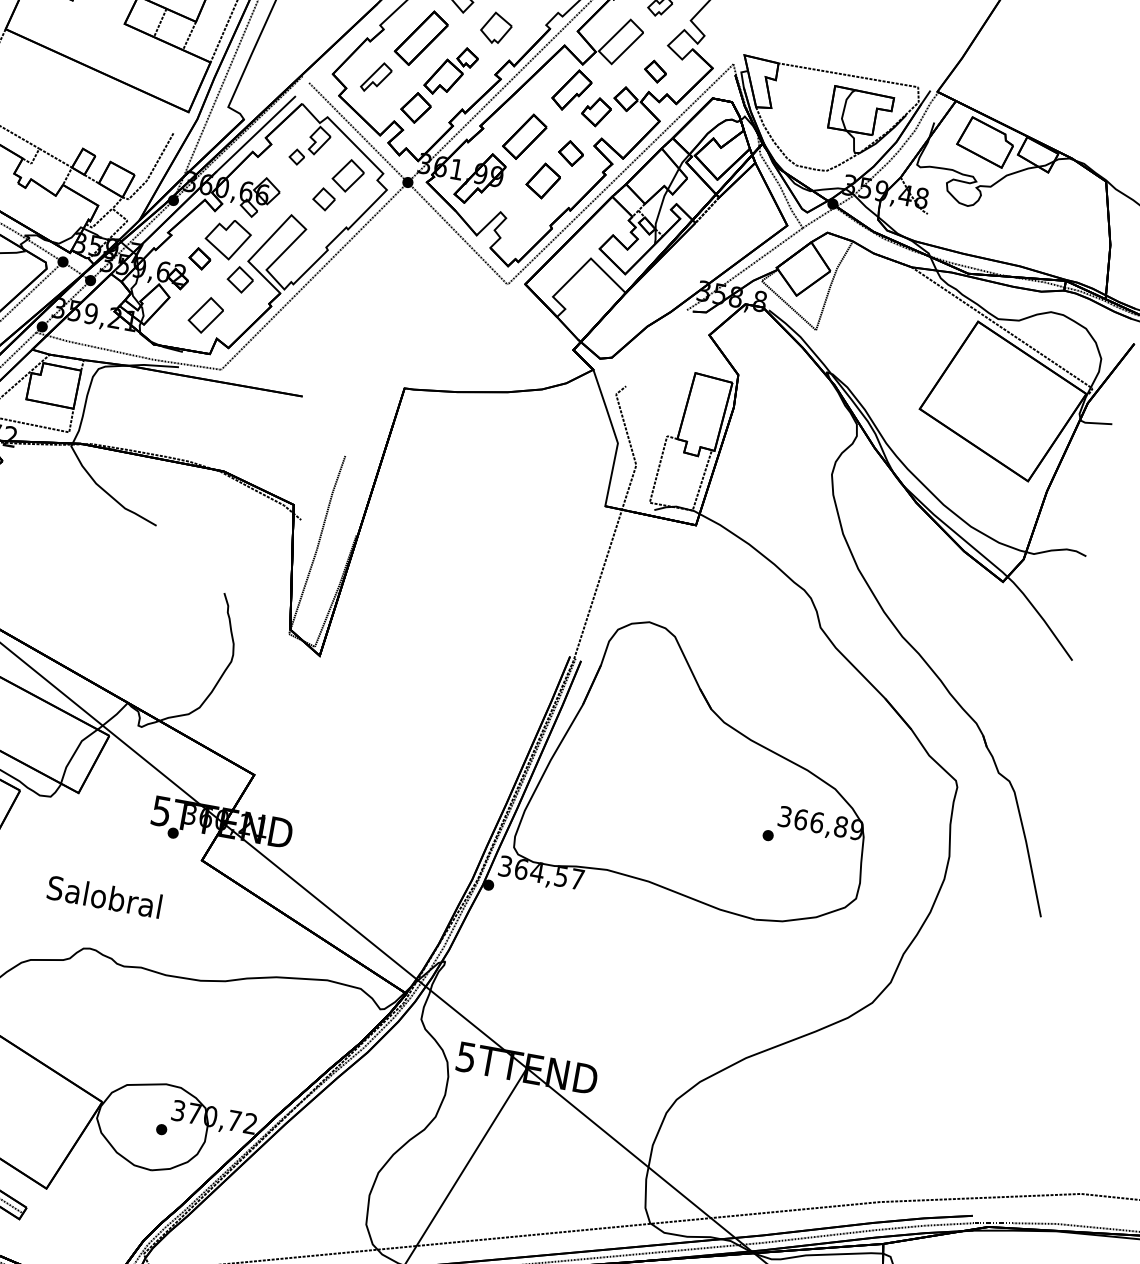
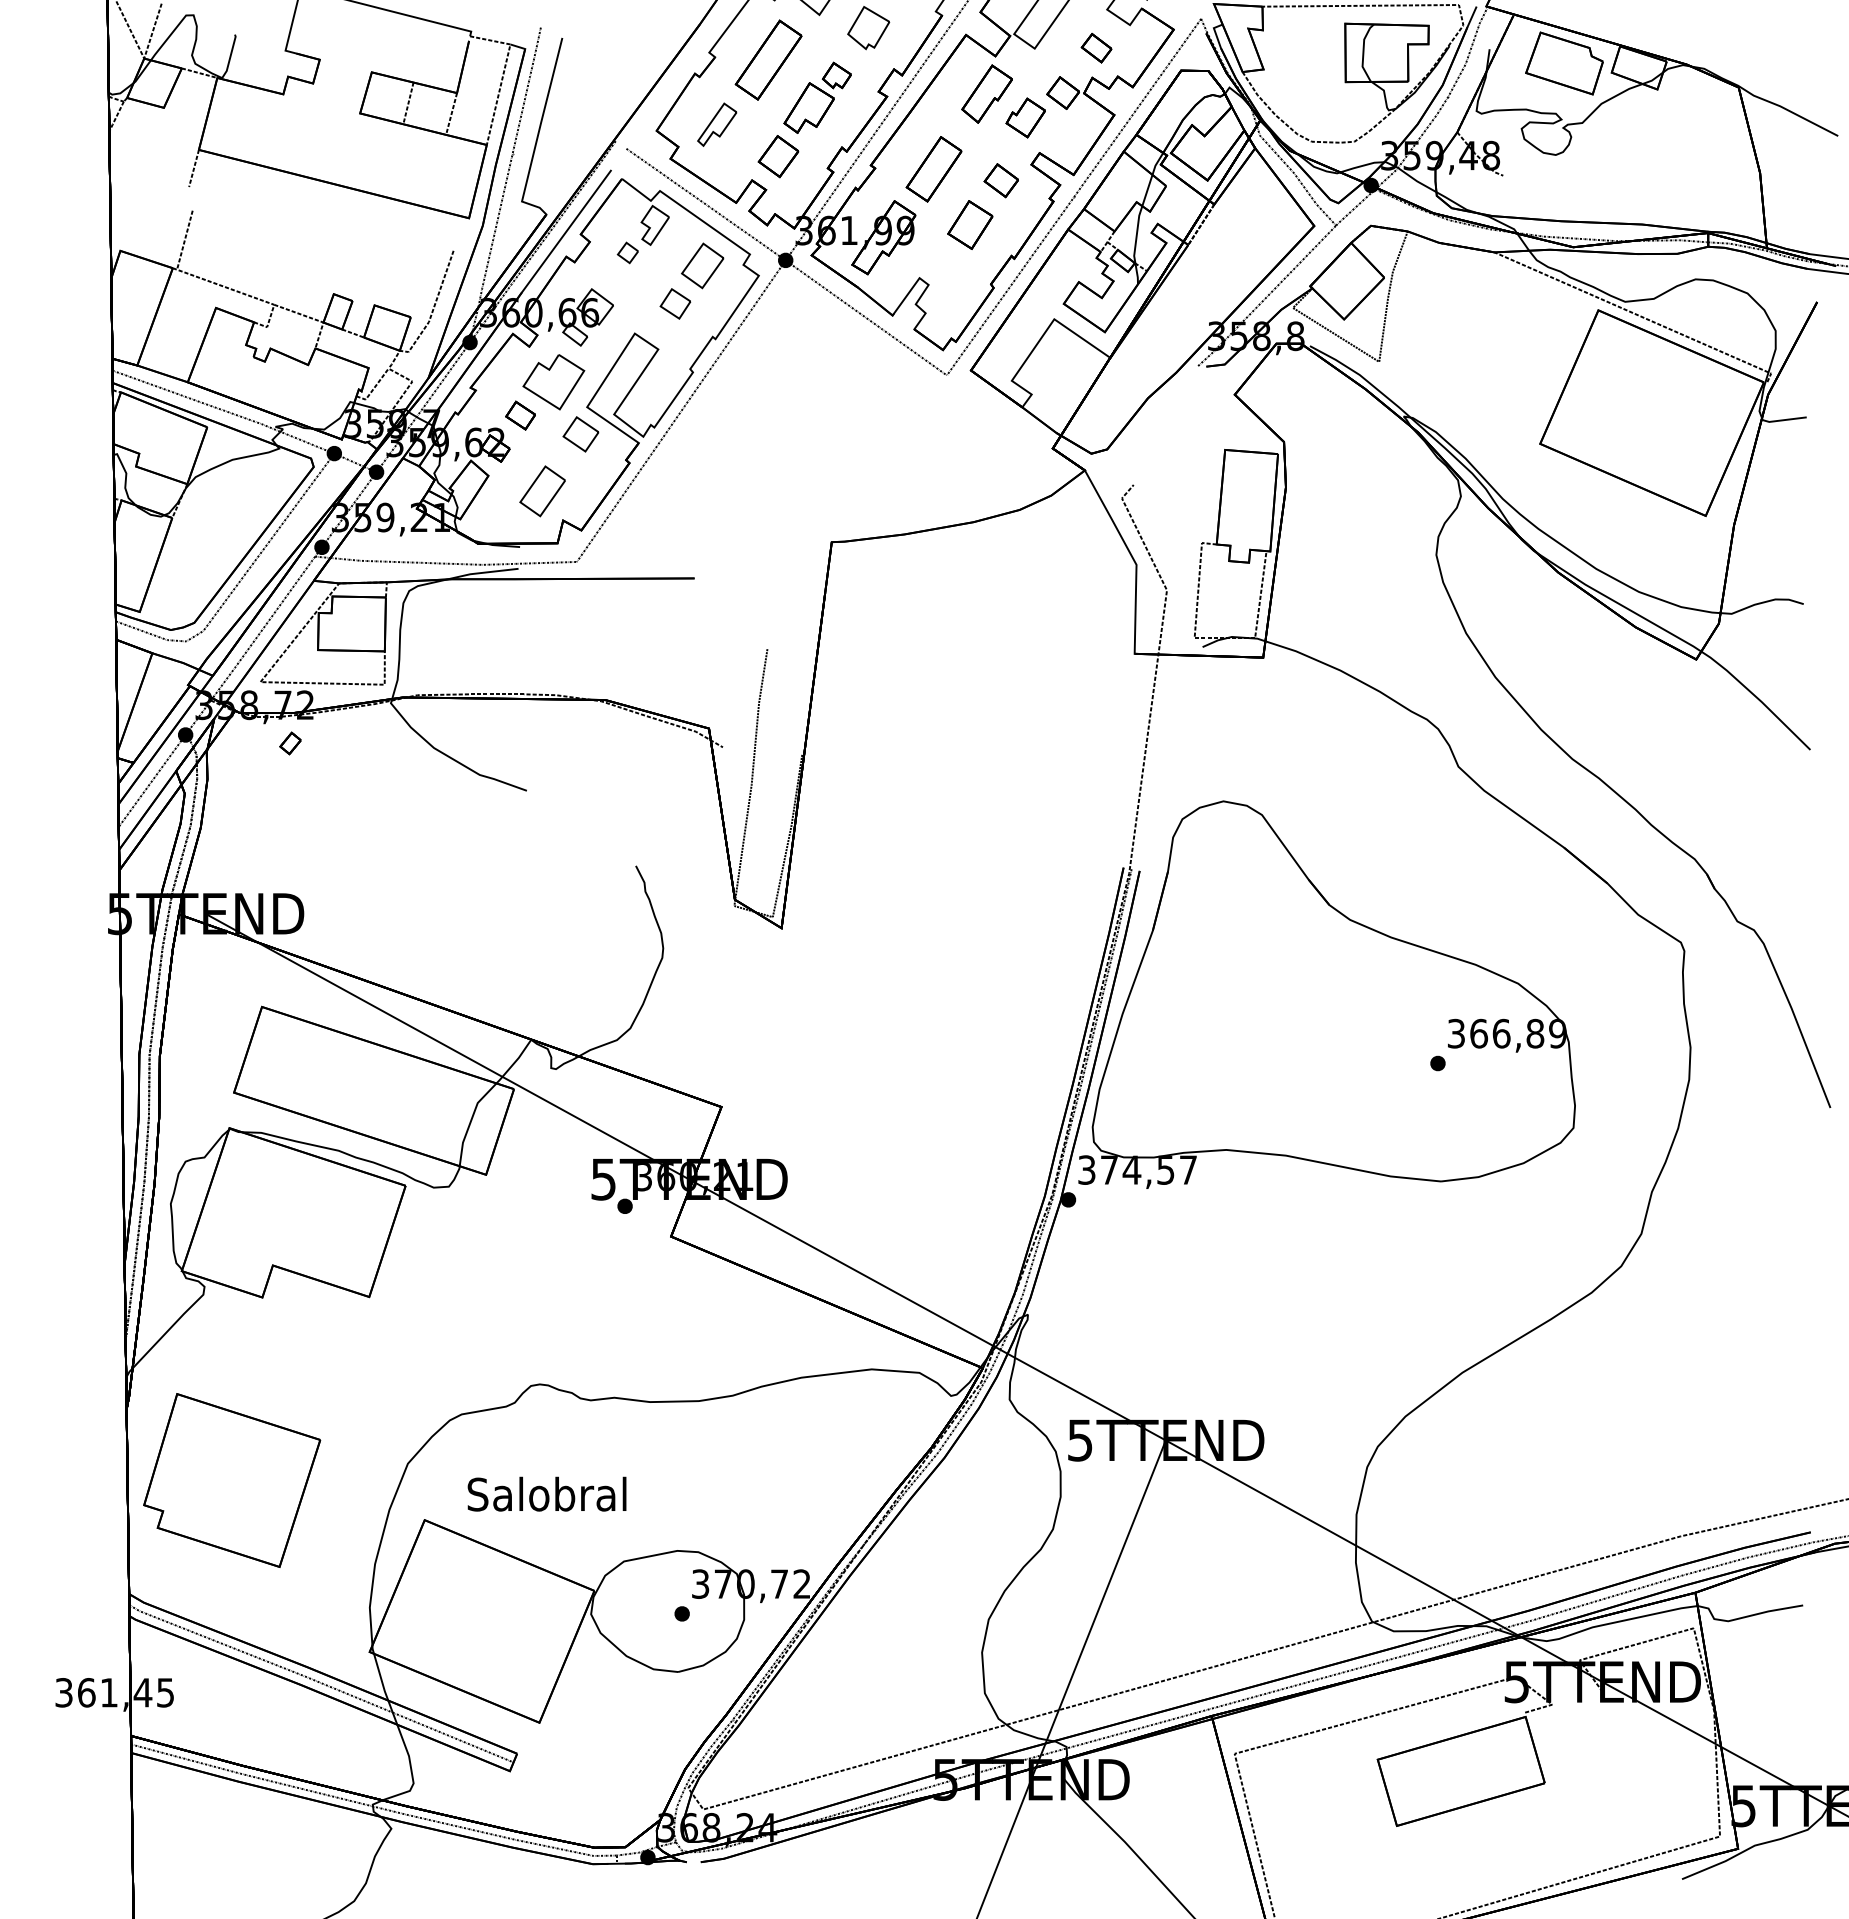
text: (521, 868) -> (1109, 1169), 364,57 -> 374,57
text: (104, 896) -> (546, 1493), moved

